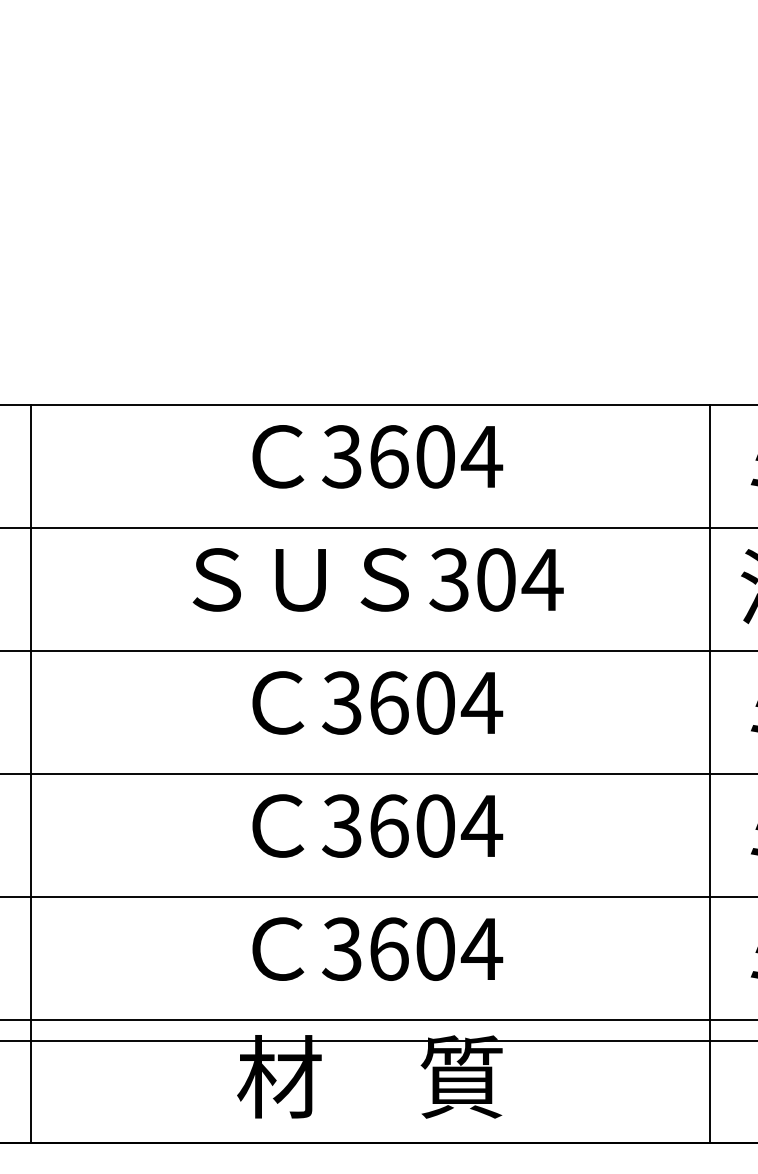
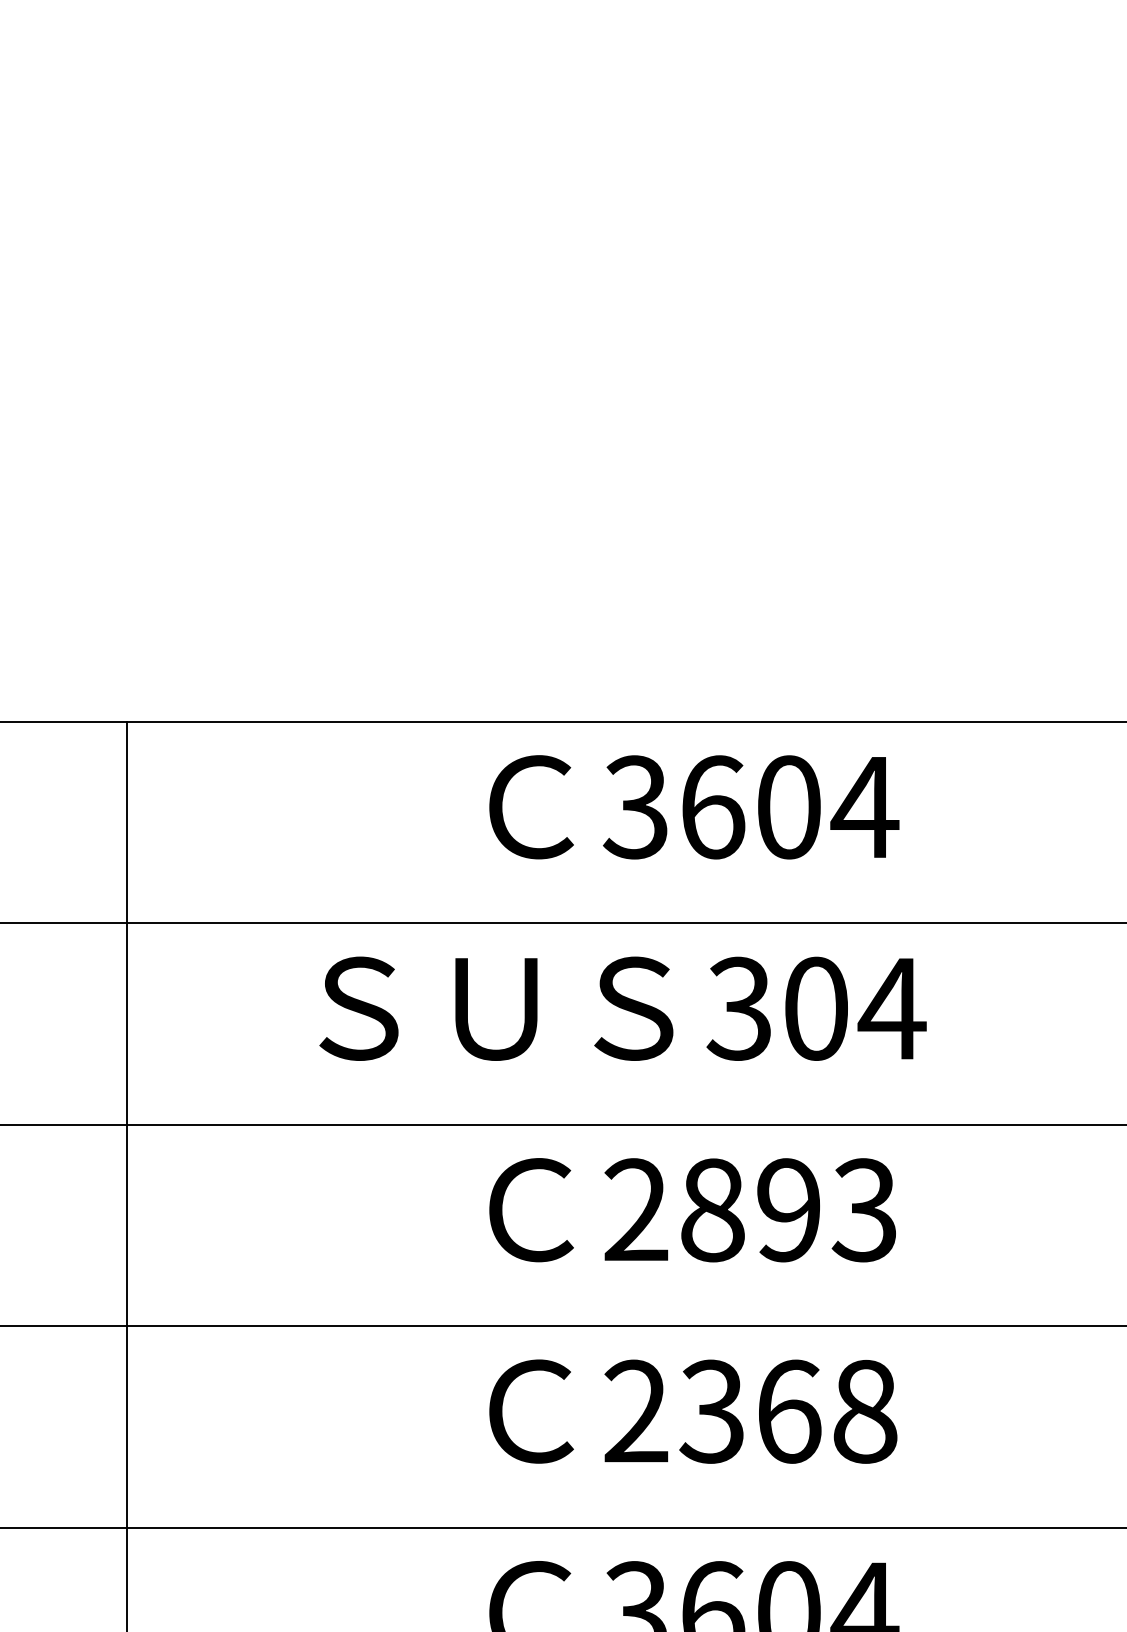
text: (377, 579) -> (621, 1008), moved
text: (412, 702) -> (751, 1209), 3604 -> 2893
text: (412, 825) -> (751, 1410), 3604 -> 2368

